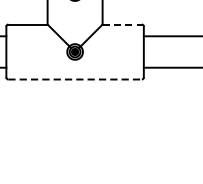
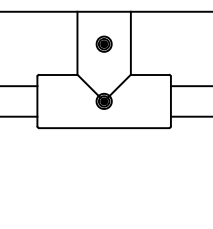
line: (122, 24) -> (150, 74), dashed -> solid
line: (75, 79) -> (104, 128), dashed -> solid

